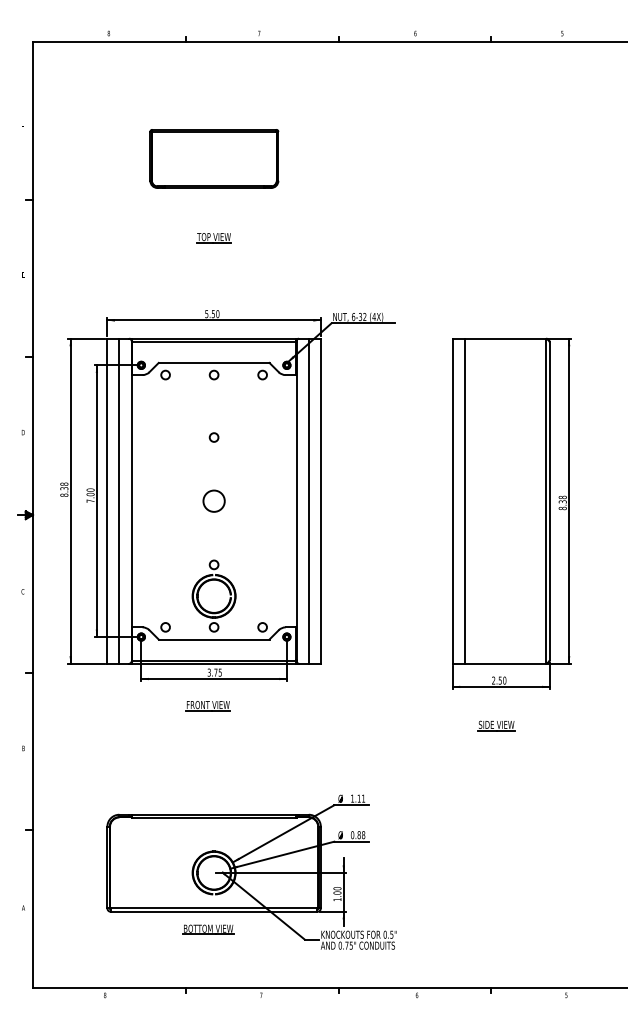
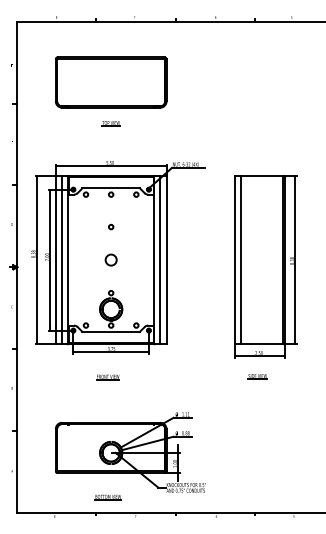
part: (214, 158) -> (111, 82), size x1.67
part: (207, 706) -> (107, 377), moved
part: (207, 929) -> (107, 497), moved

